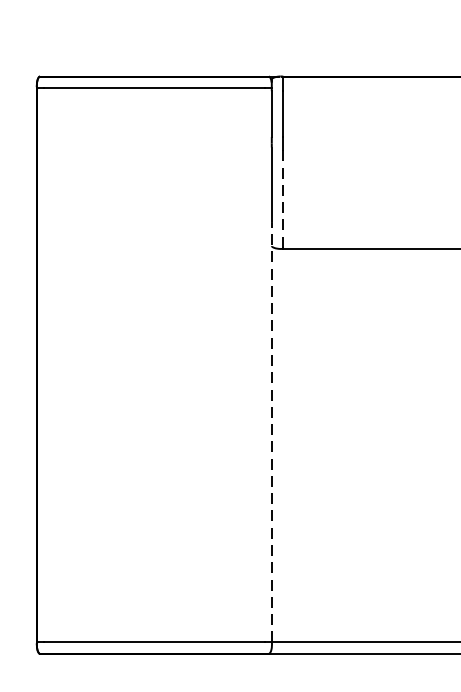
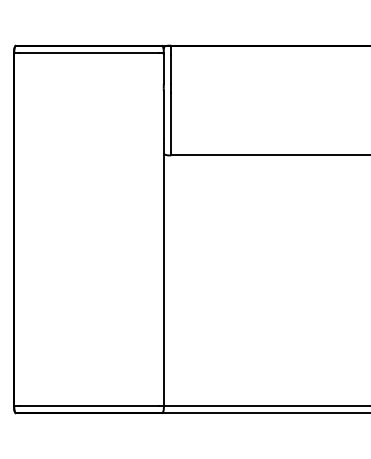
line: (283, 198) -> (171, 123), dashed -> solid
line: (271, 432) -> (163, 272), dashed -> solid

